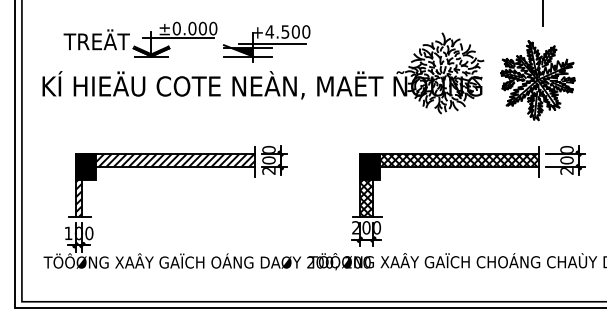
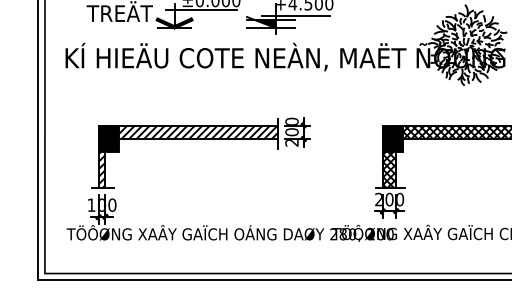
text: (319, 262) -> (342, 234), 200, -> 280,

